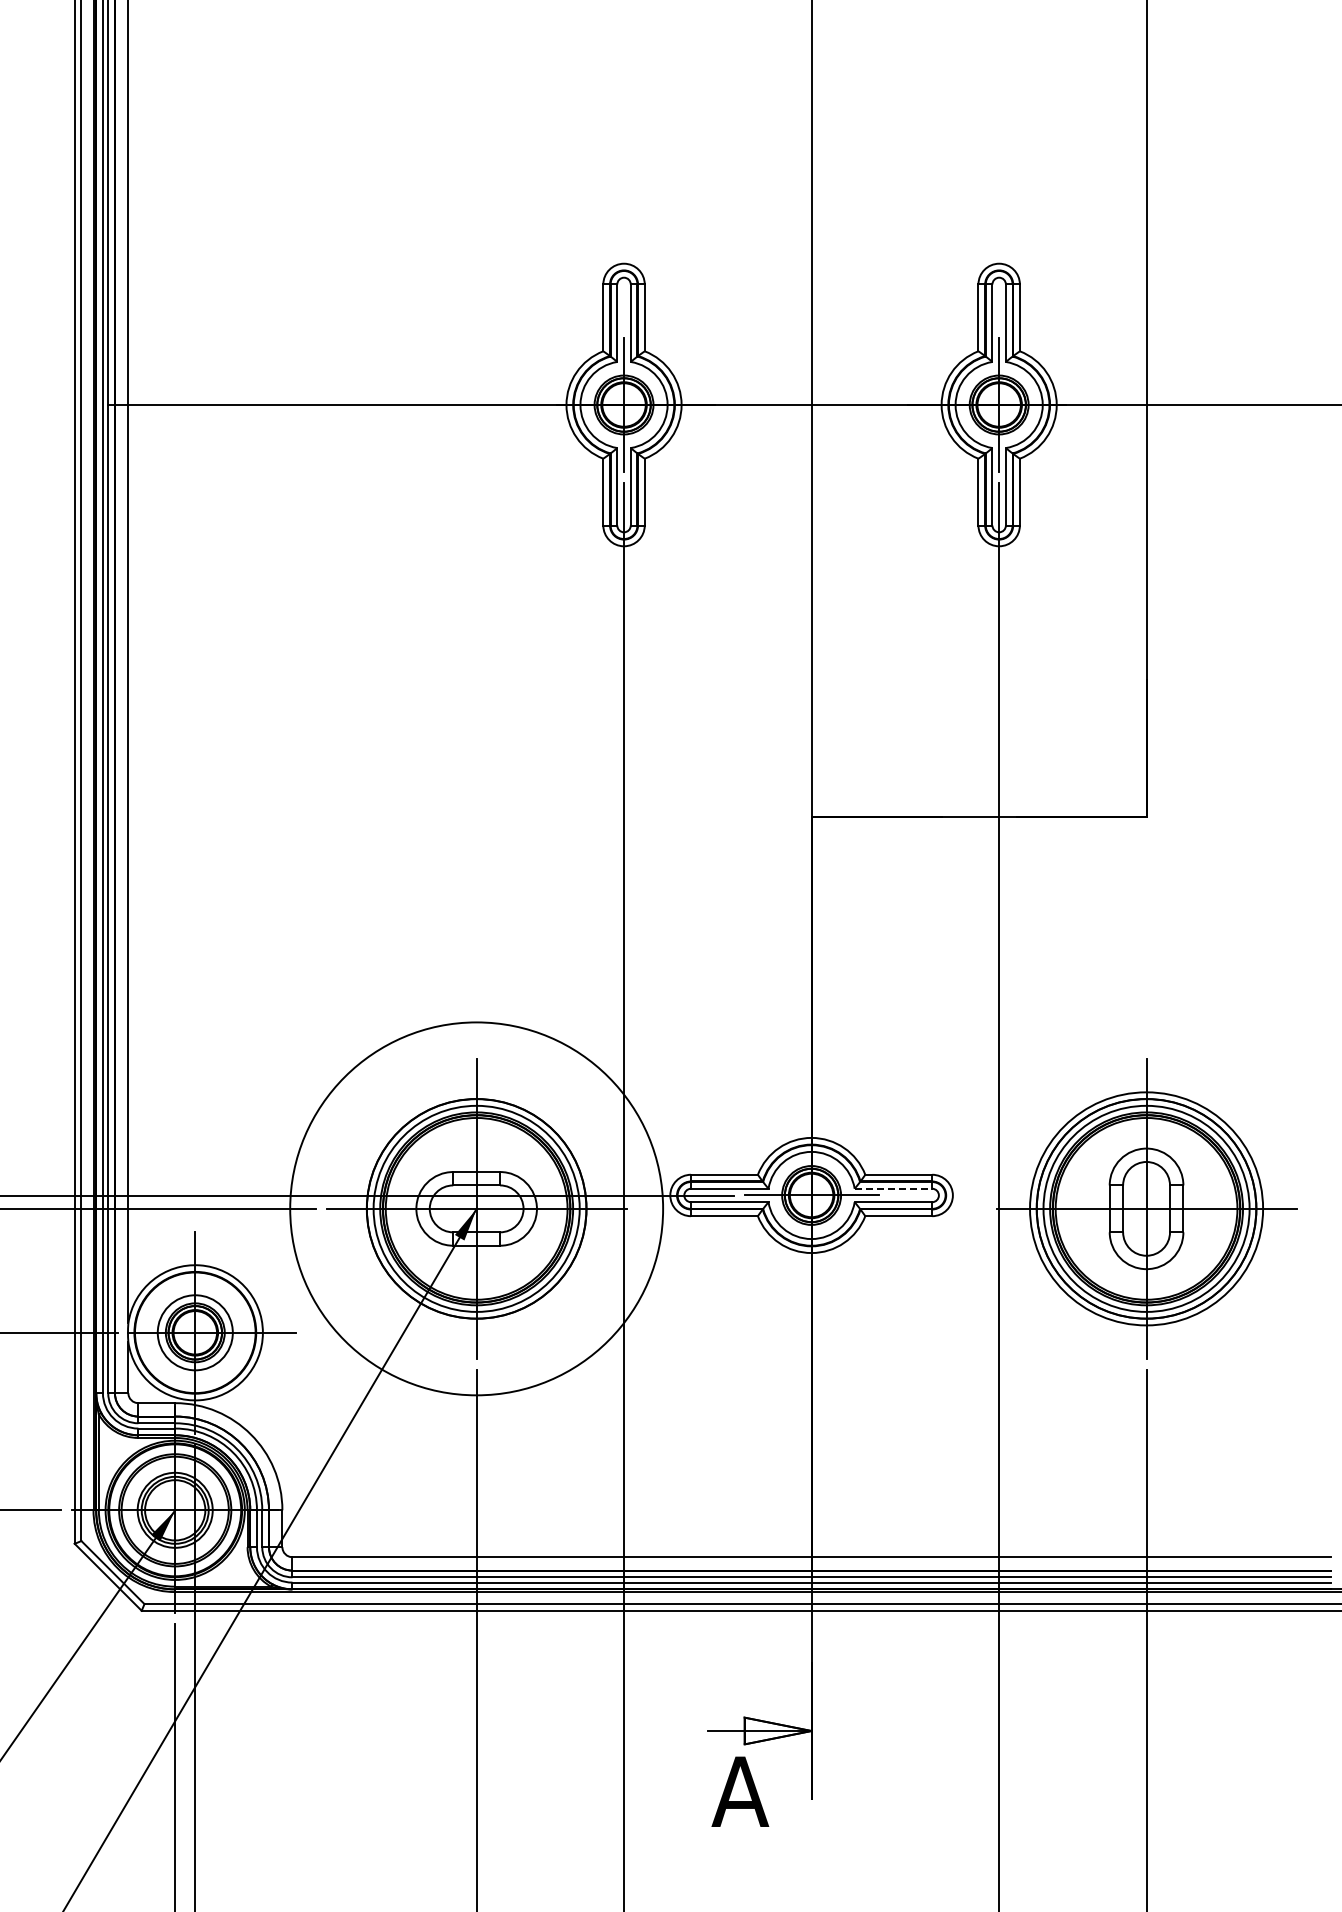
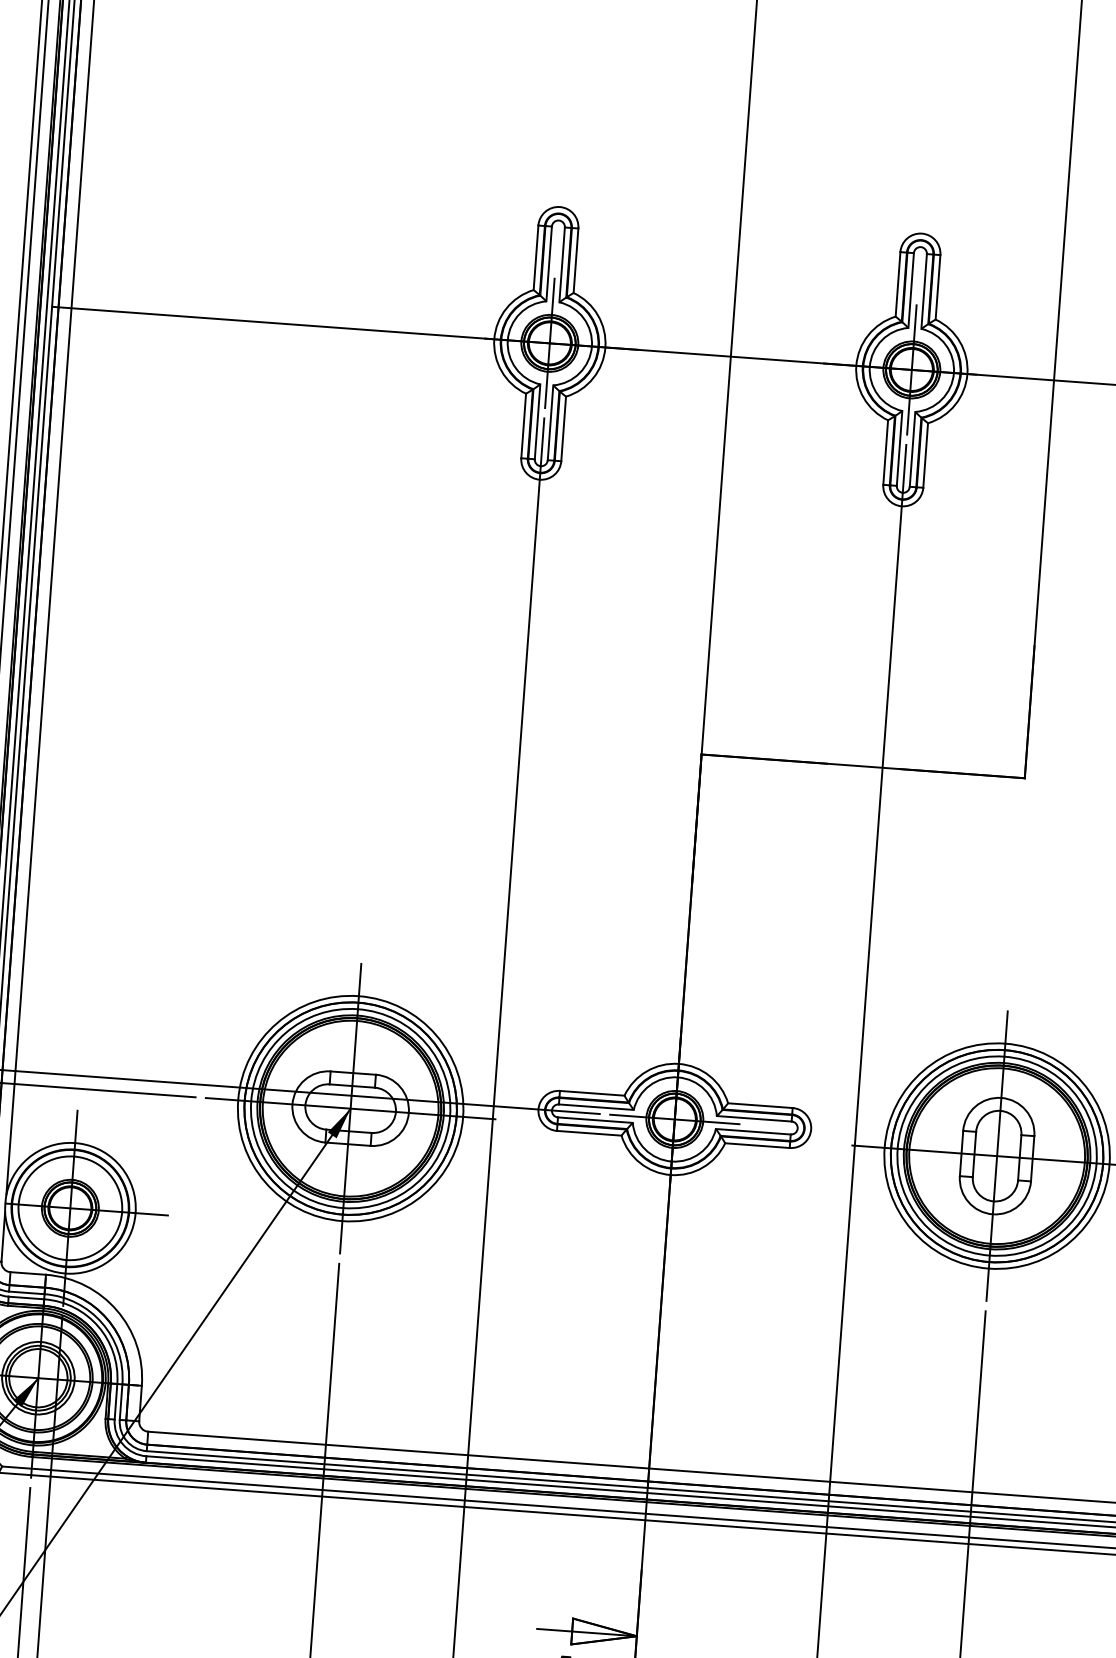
line: (893, 1188) -> (754, 1118), dashed -> solid
circle: (476, 1208) -> (350, 1108), size x0.62
circle: (194, 1332) -> (69, 1207), size x1.43

